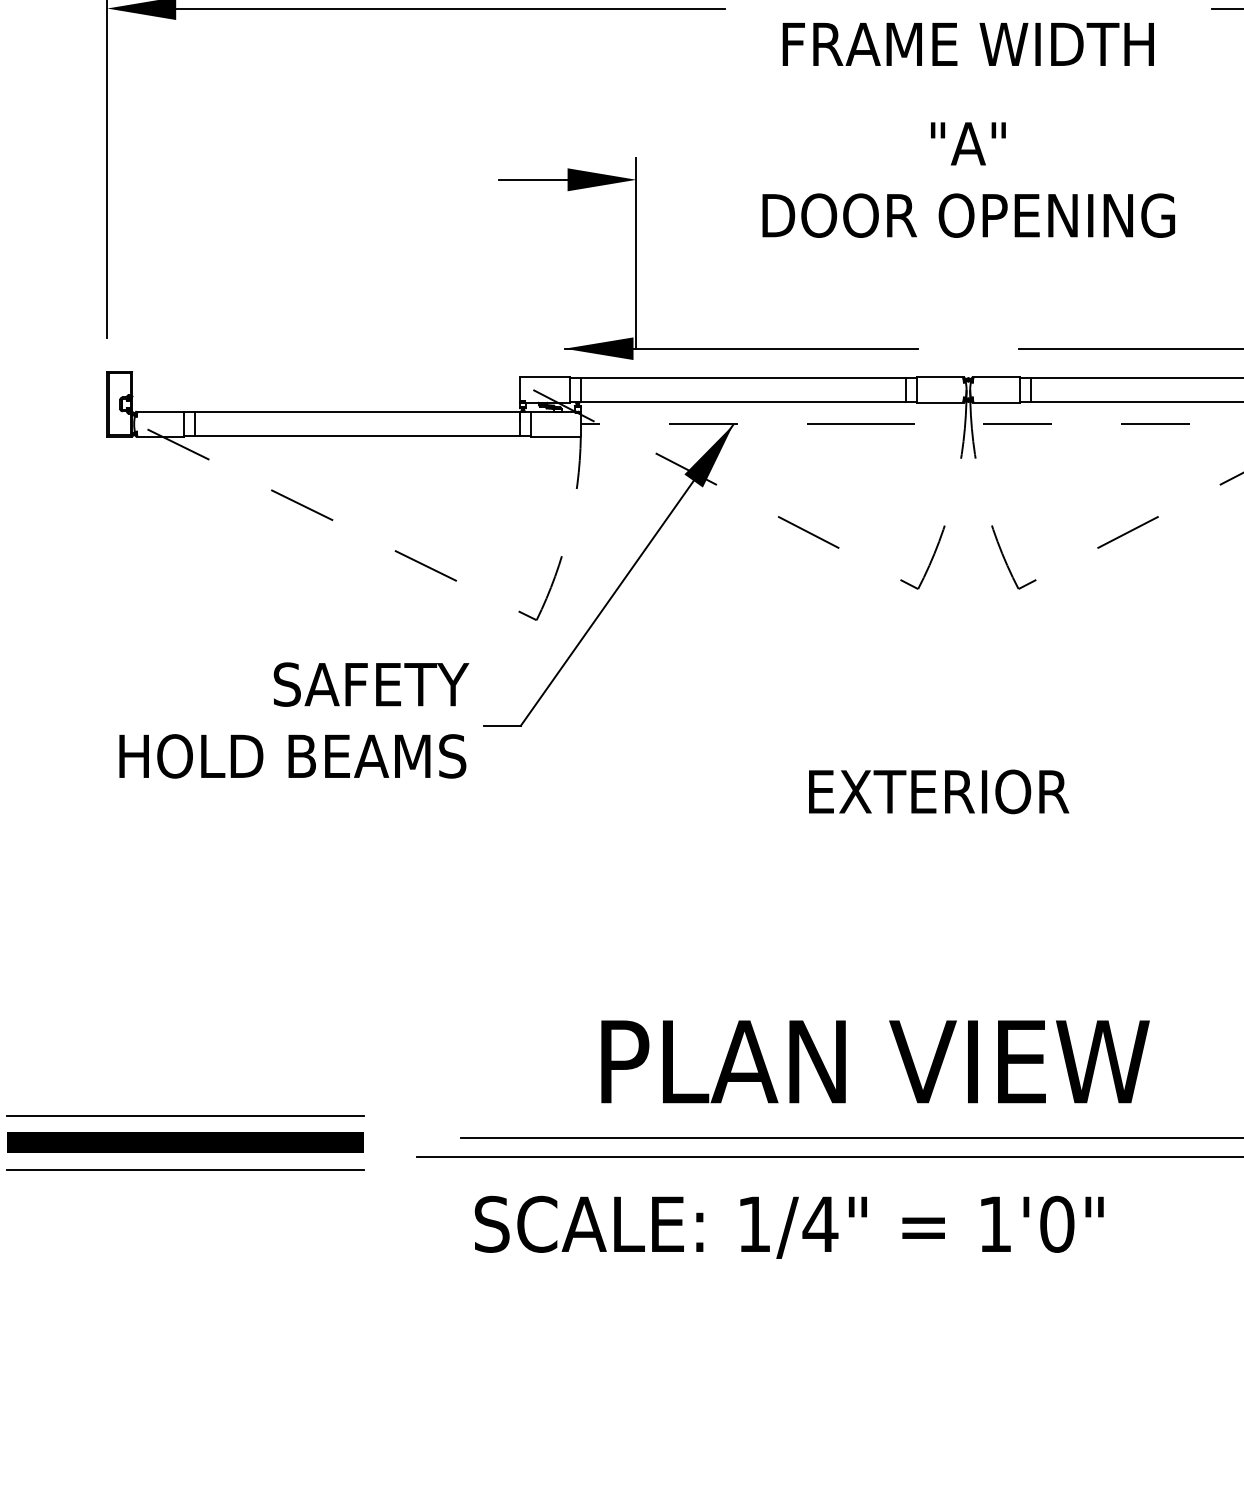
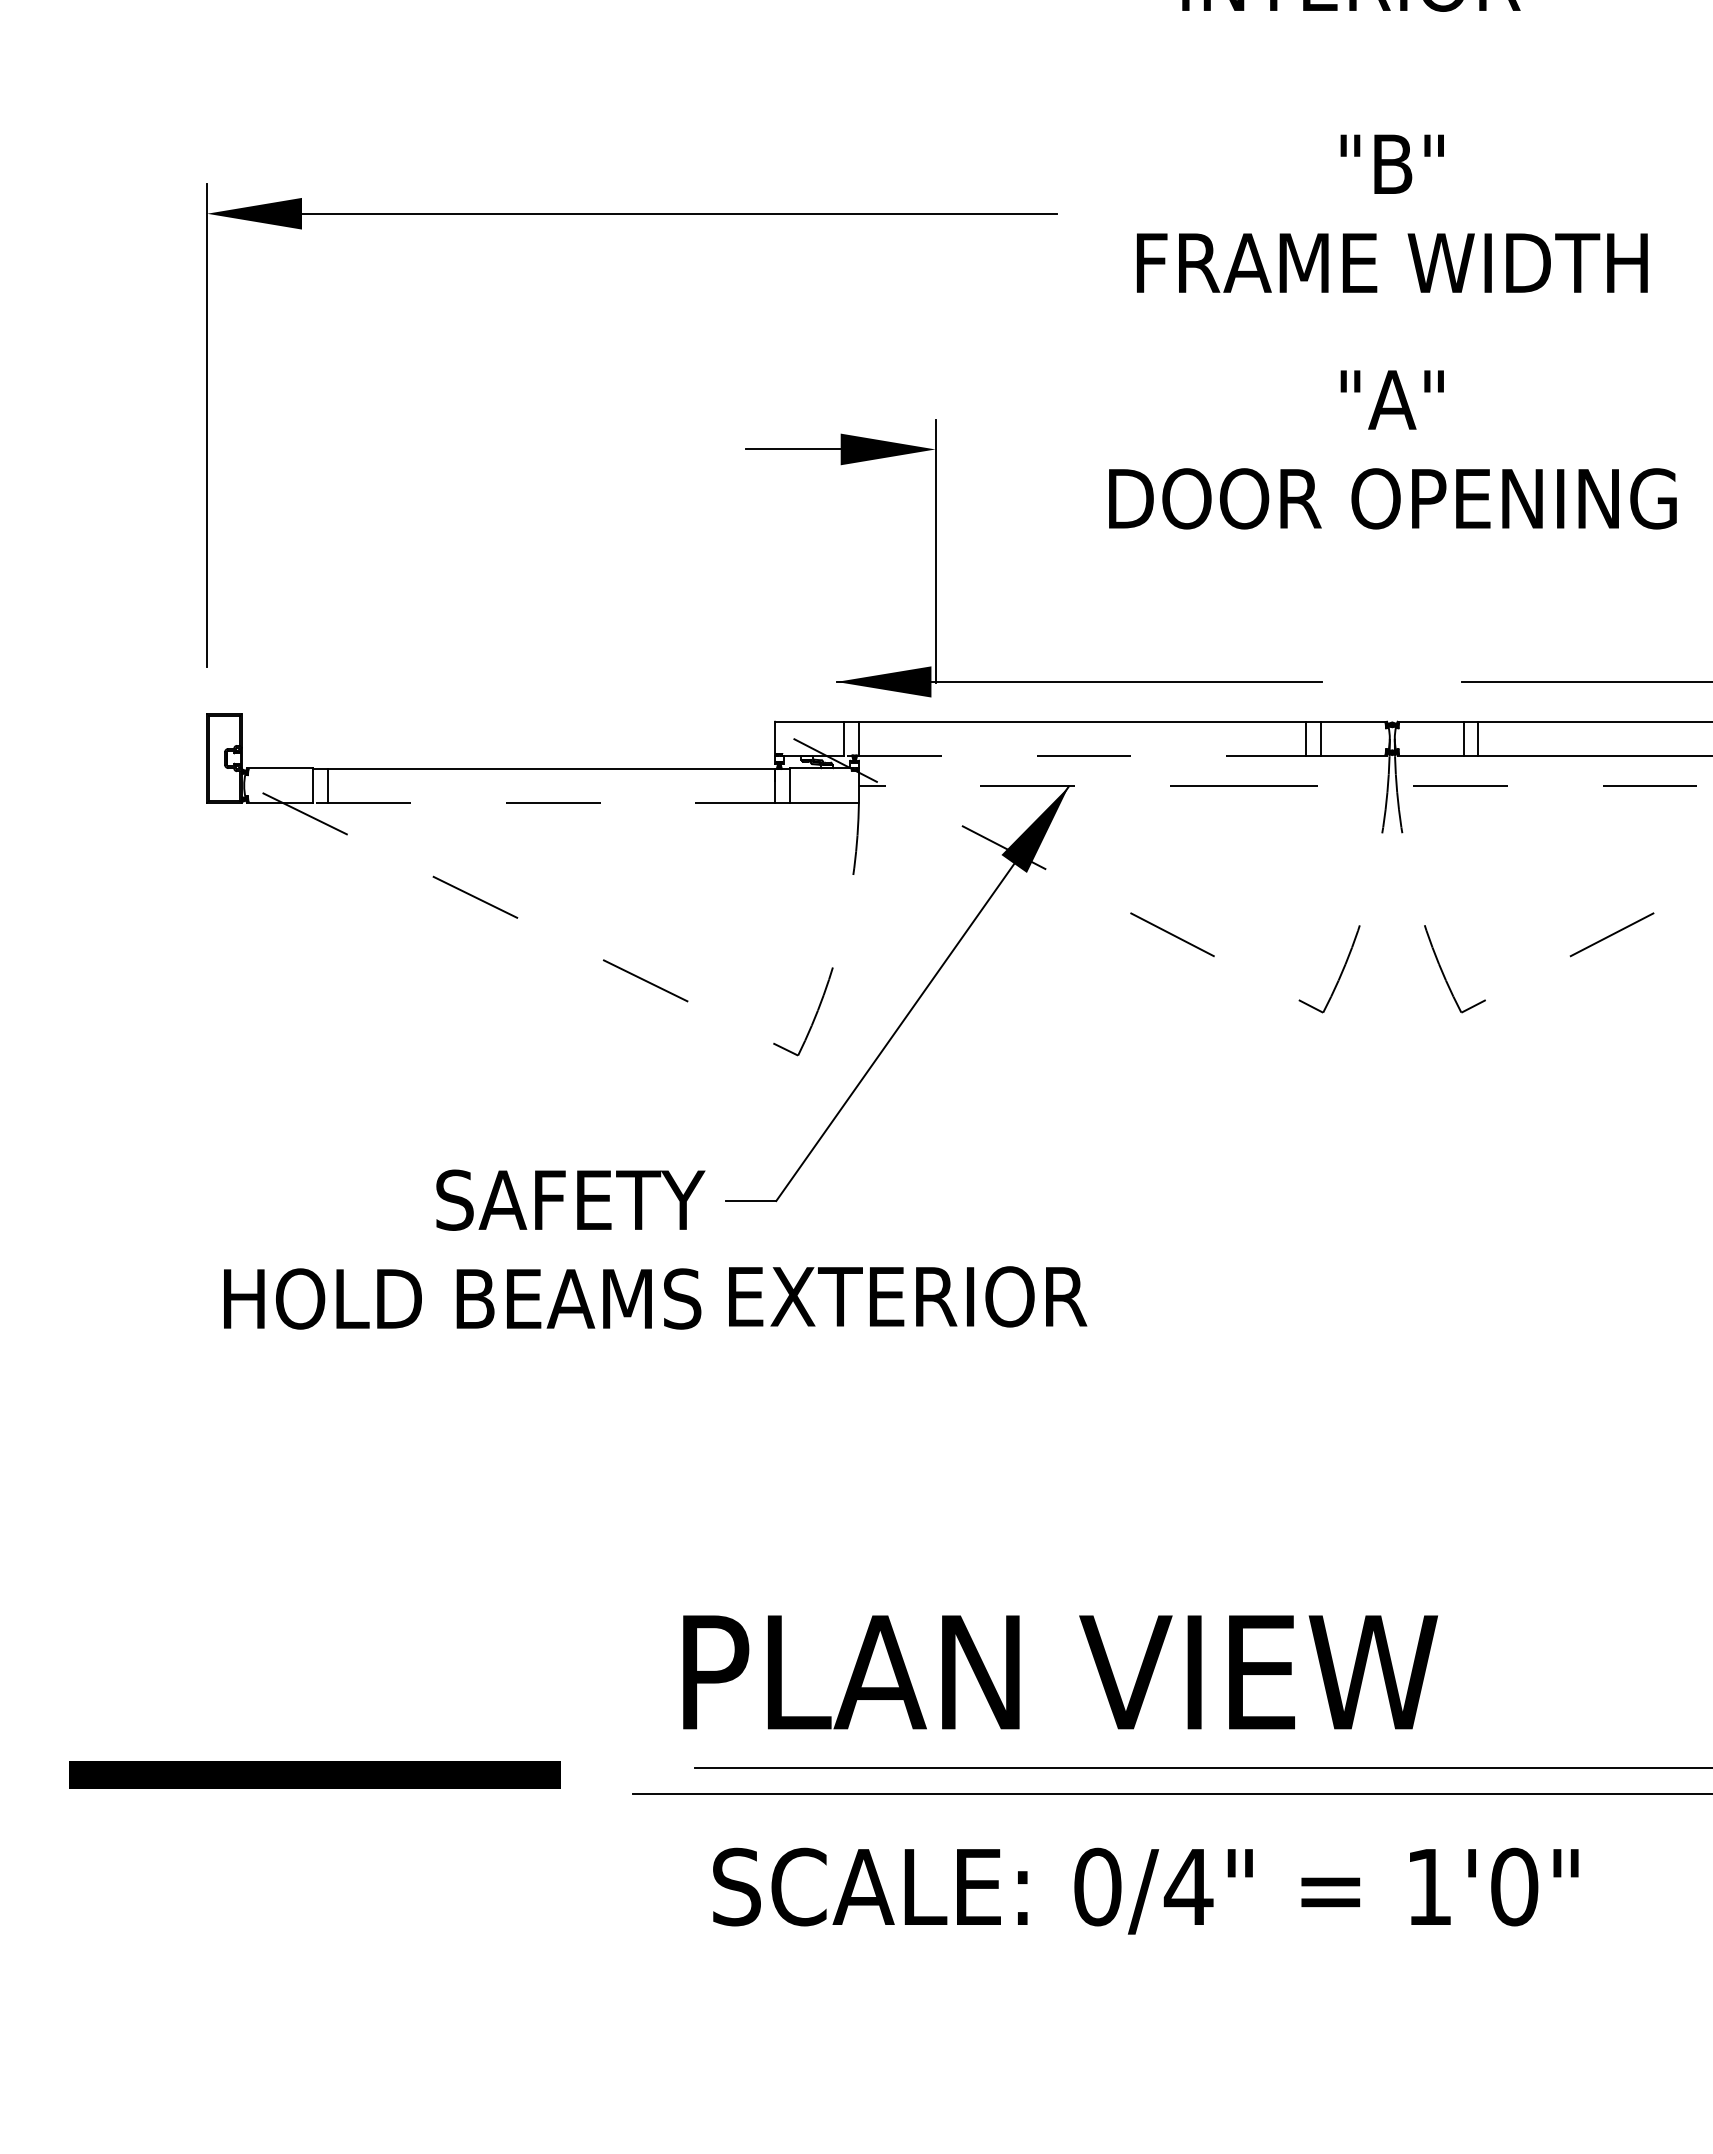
line: (743, 402) -> (1082, 755), solid -> dashed
line: (357, 436) -> (551, 802), solid -> dashed
text: (294, 720) -> (464, 1249), moved
text: (939, 791) -> (908, 1296), moved
text: (875, 1061) -> (1060, 1672), moved
line: (185, 1115) -> (314, 1737), removed
line: (185, 1169) -> (314, 1811), removed
text: (754, 1223) -> (1097, 1886), 1/4" -> 0/4"

